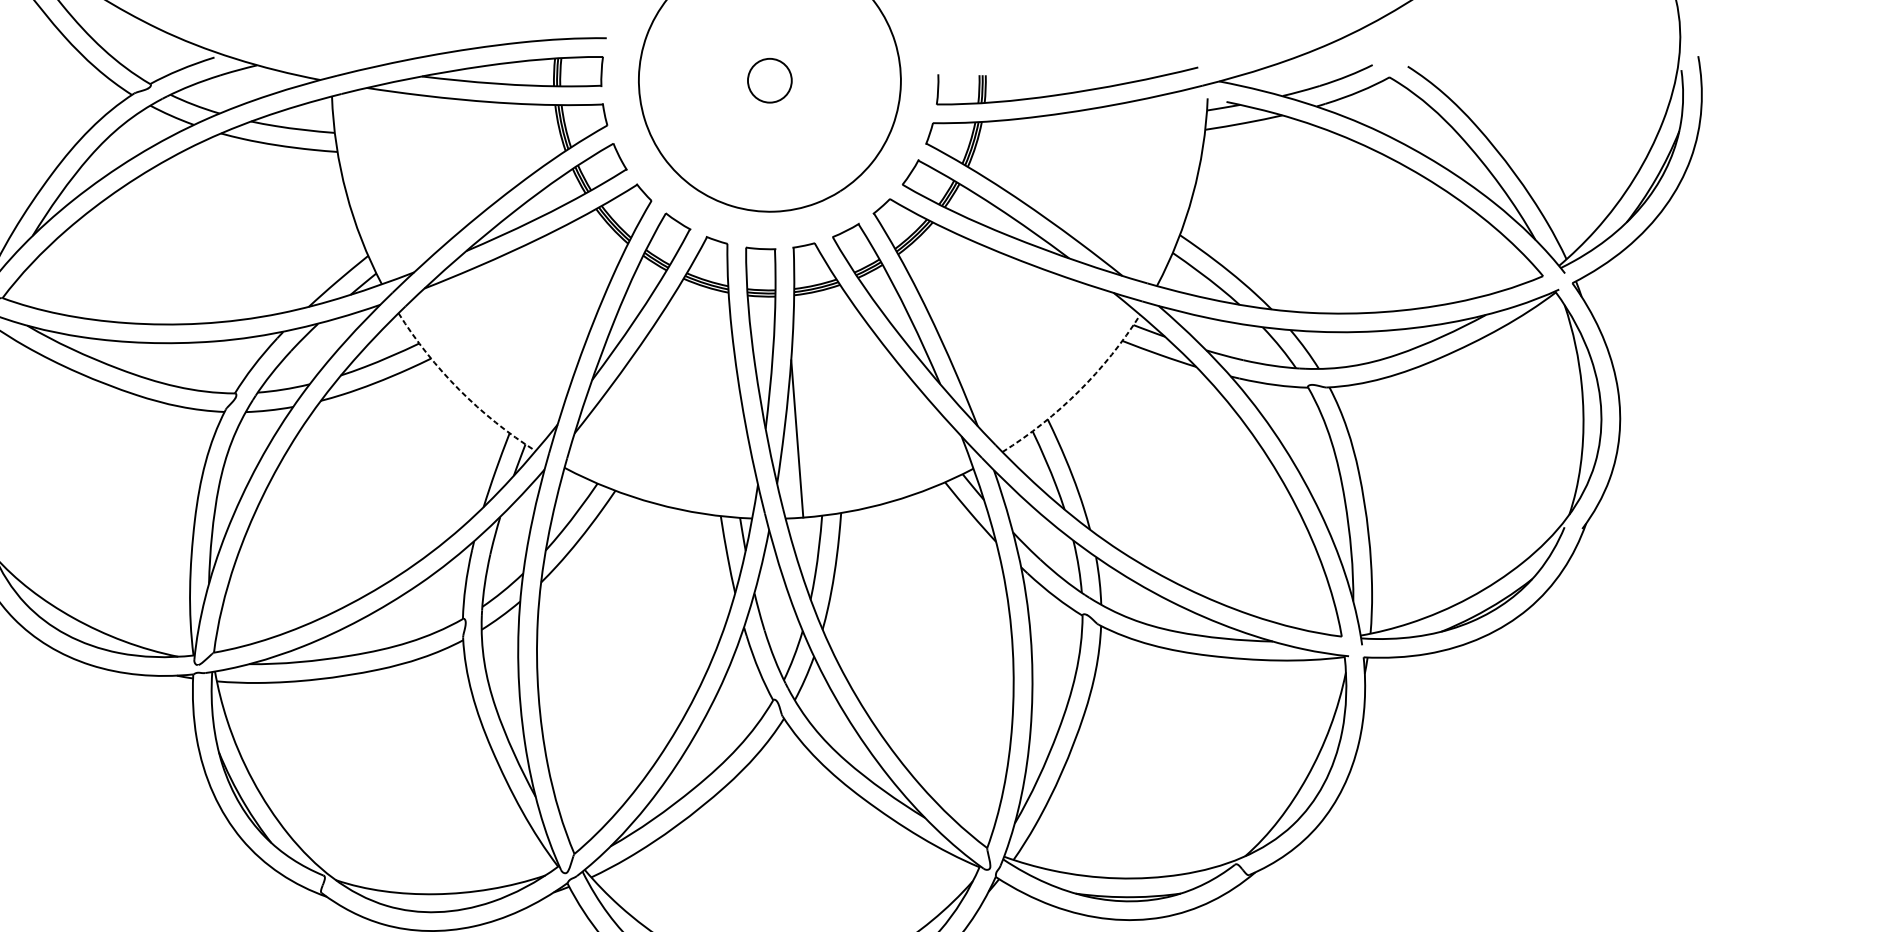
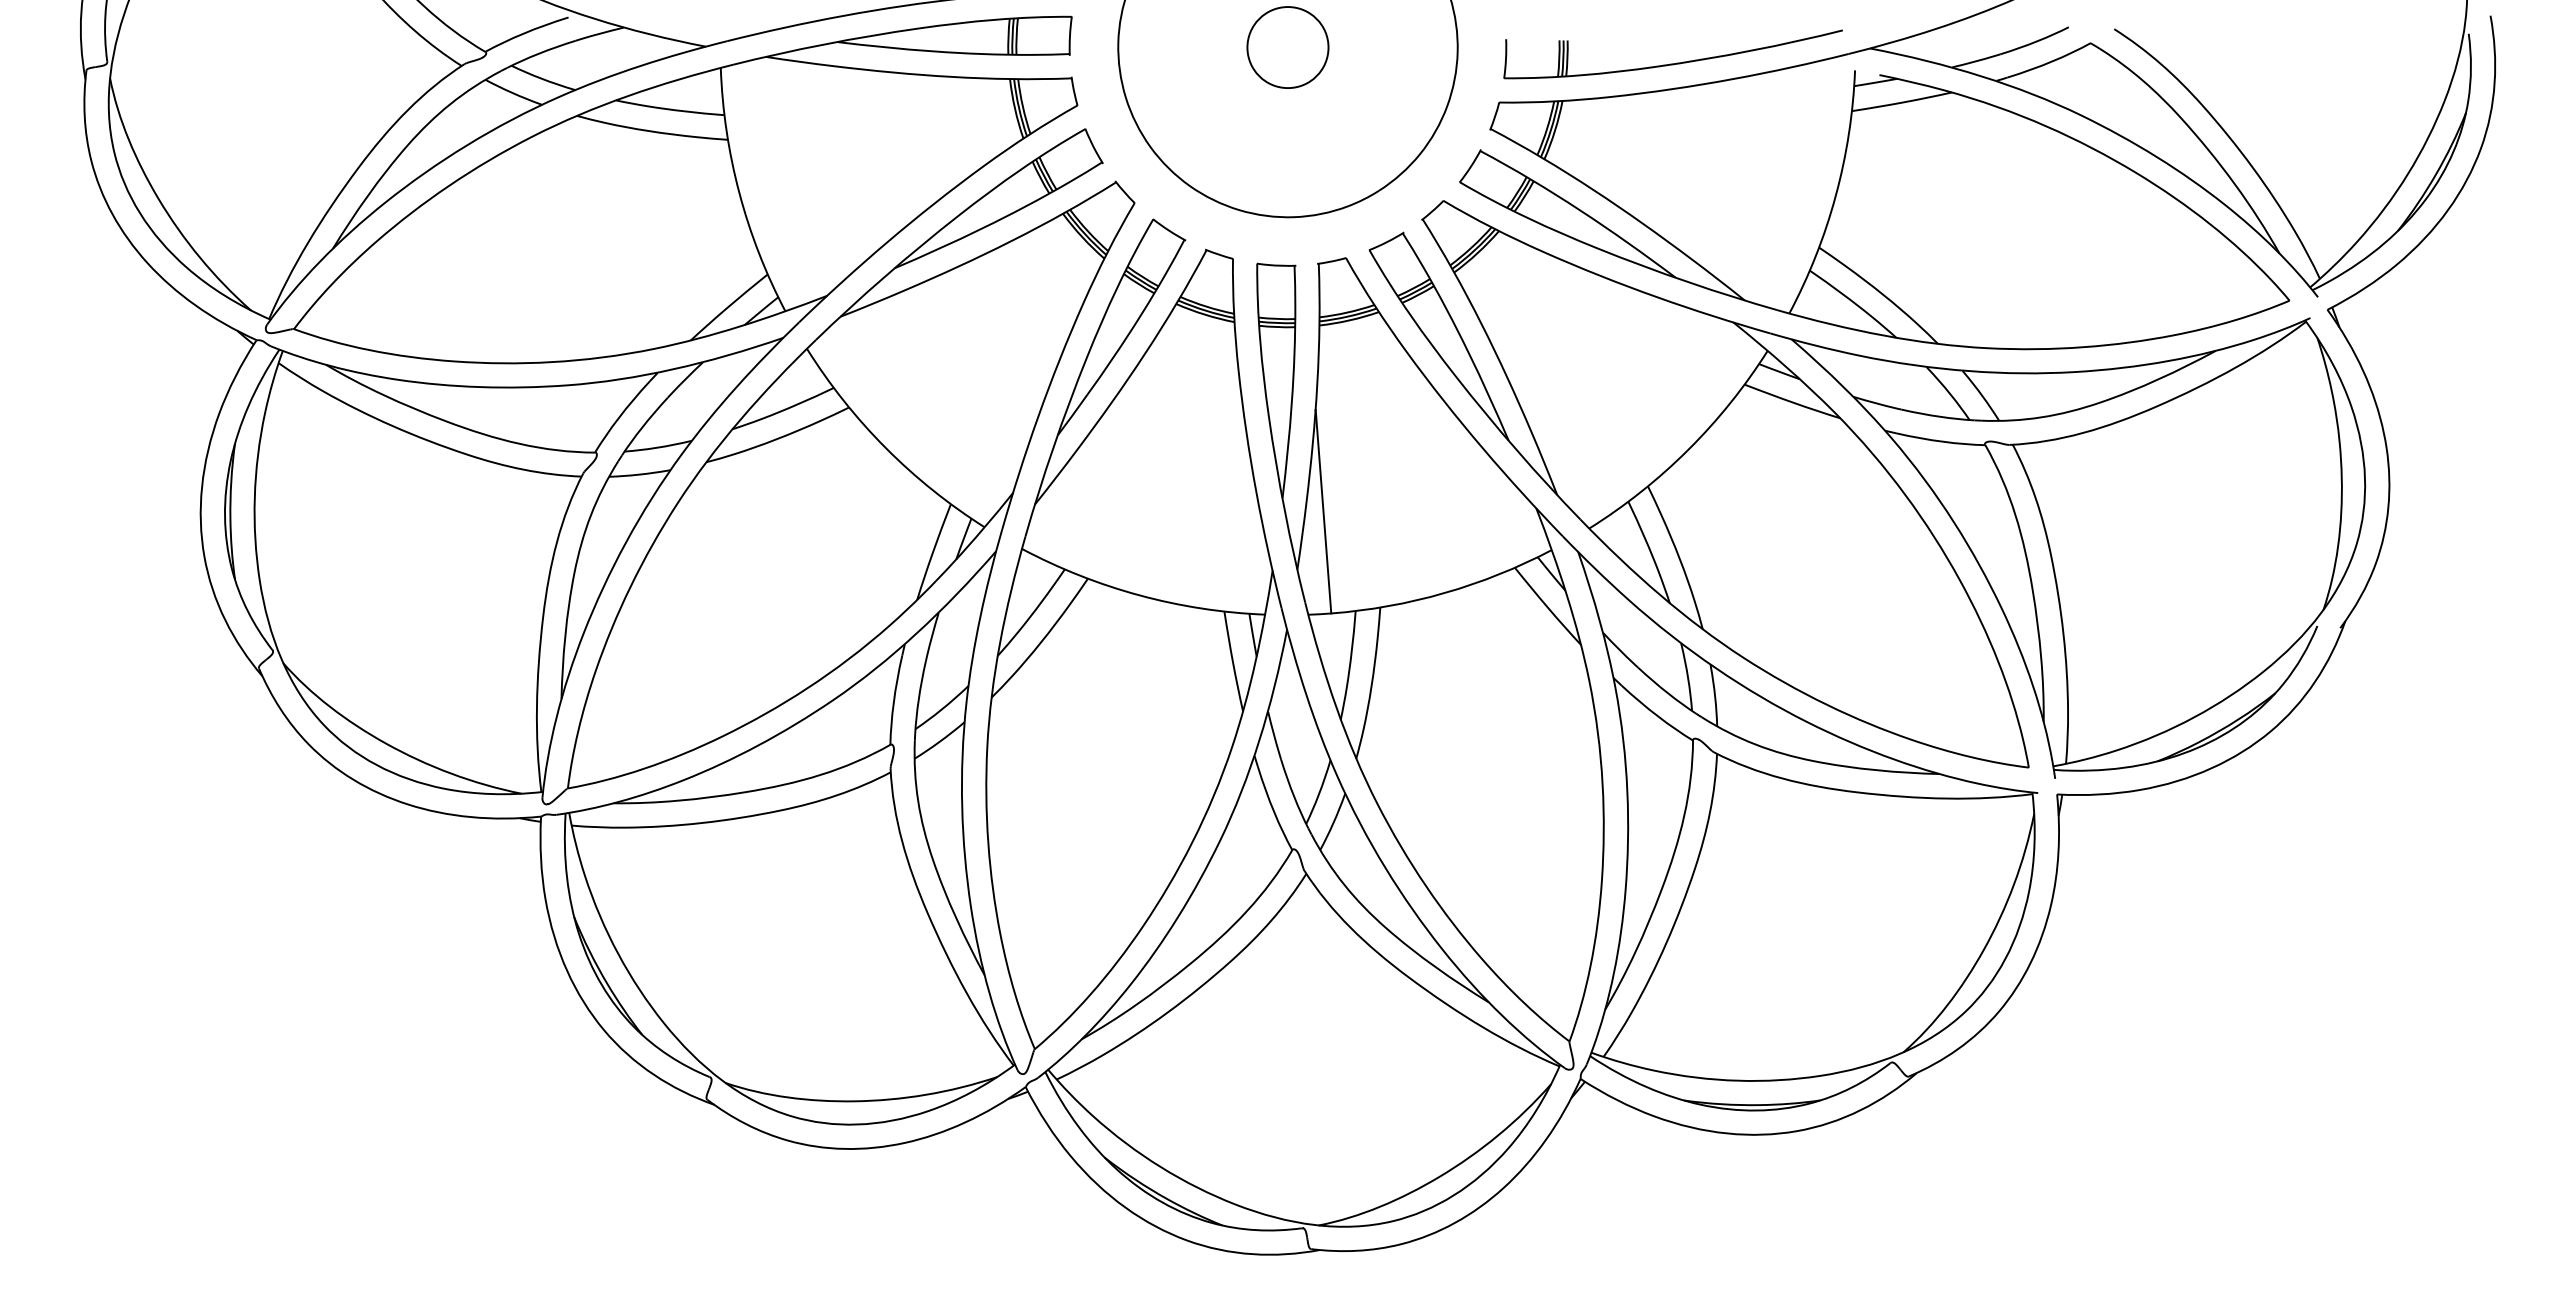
circle: (769, 80) -> (1287, 47), size x1.43
arc: (459, 390) -> (885, 448), dashed -> solid
arc: (1079, 391) -> (1688, 449), dashed -> solid

